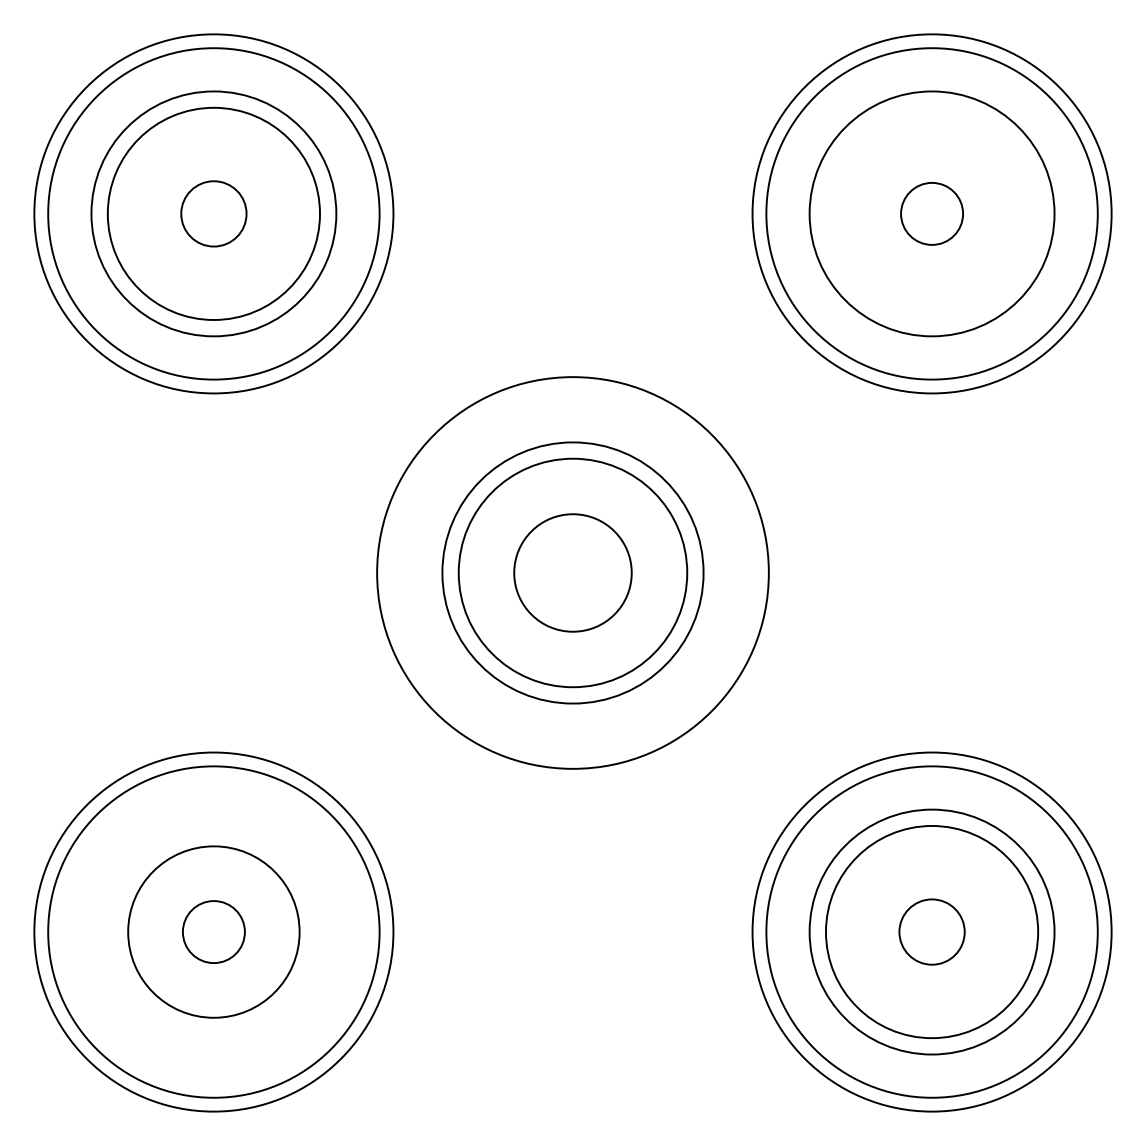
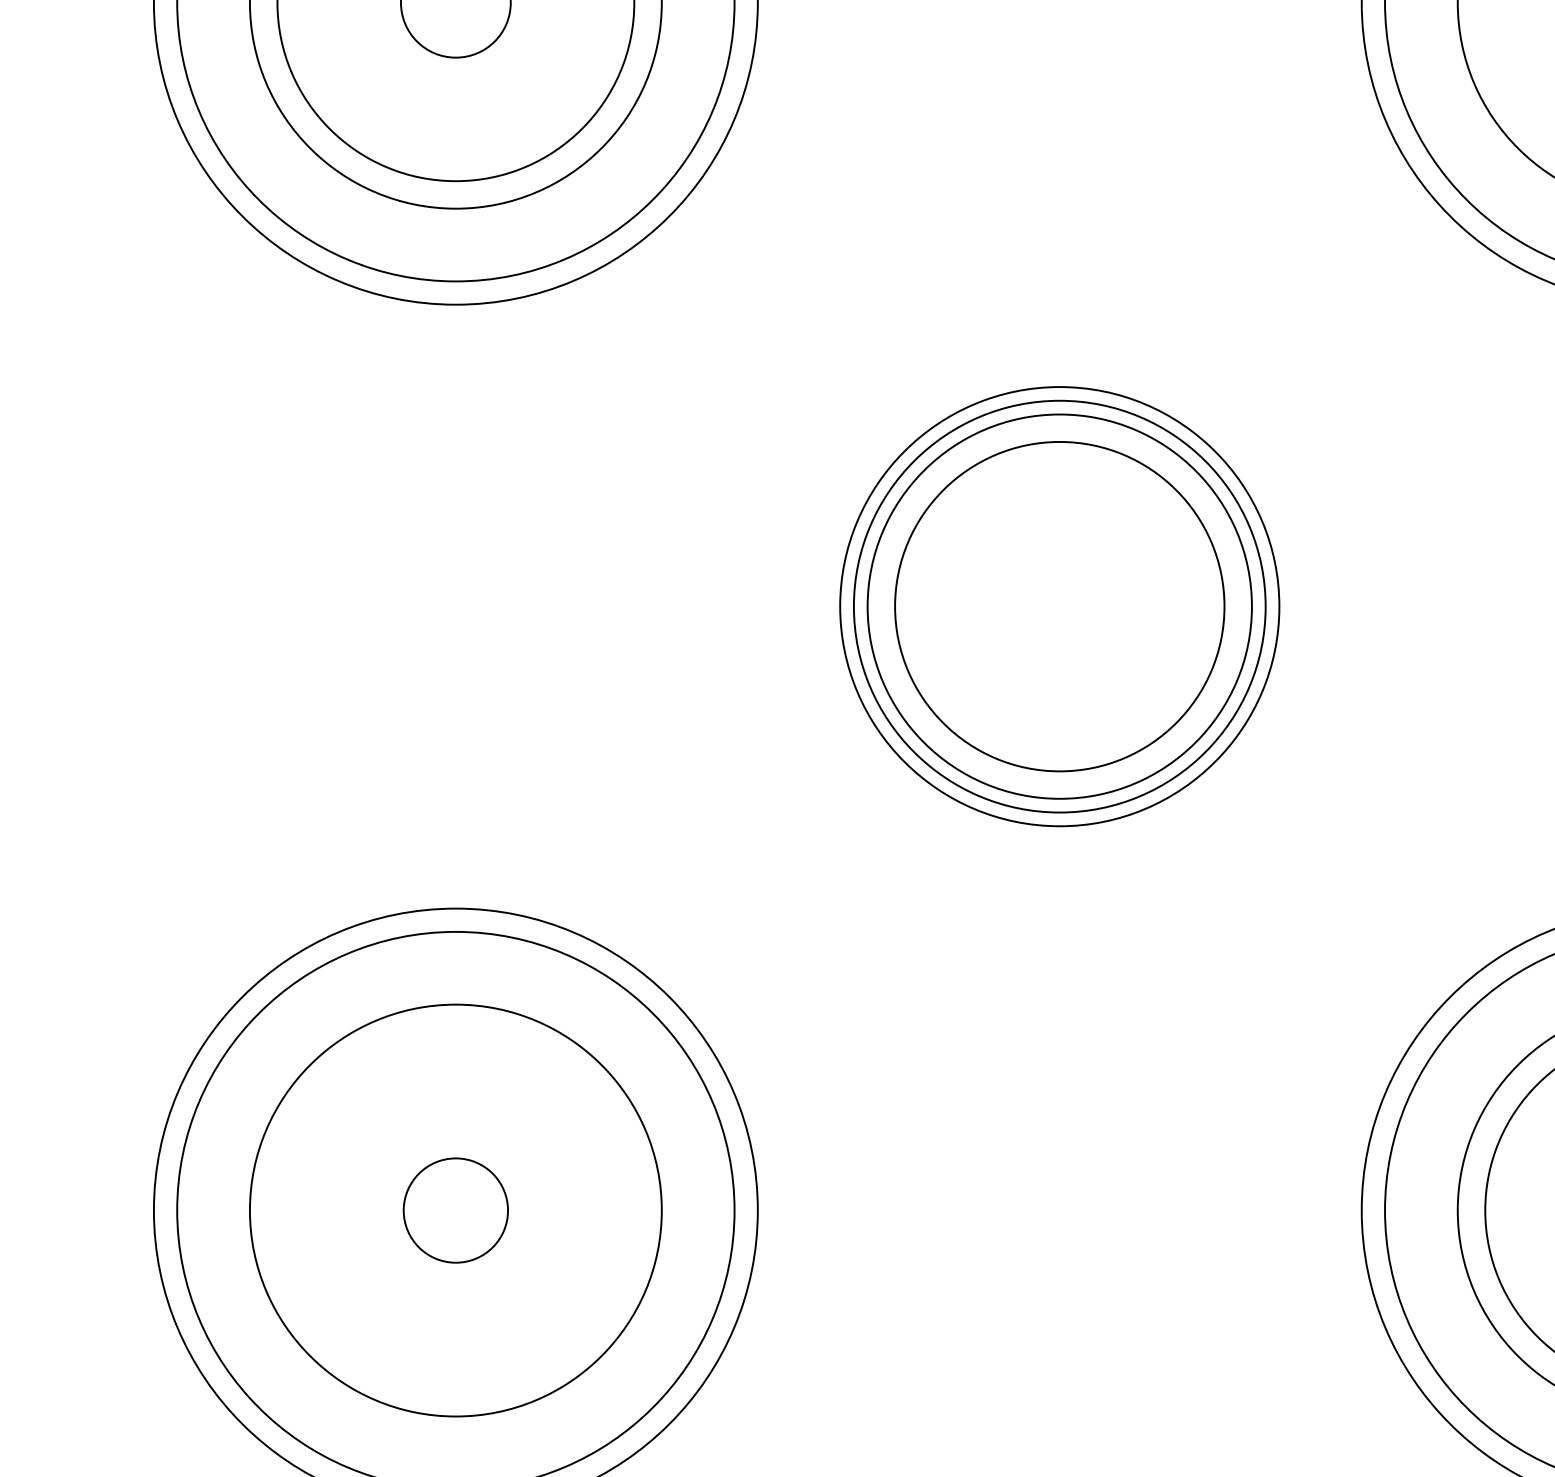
circle: (572, 572) -> (1058, 605), size x0.62
circle: (572, 572) -> (1058, 605), size x1.67
circle: (213, 931) -> (455, 1209), size x1.43

